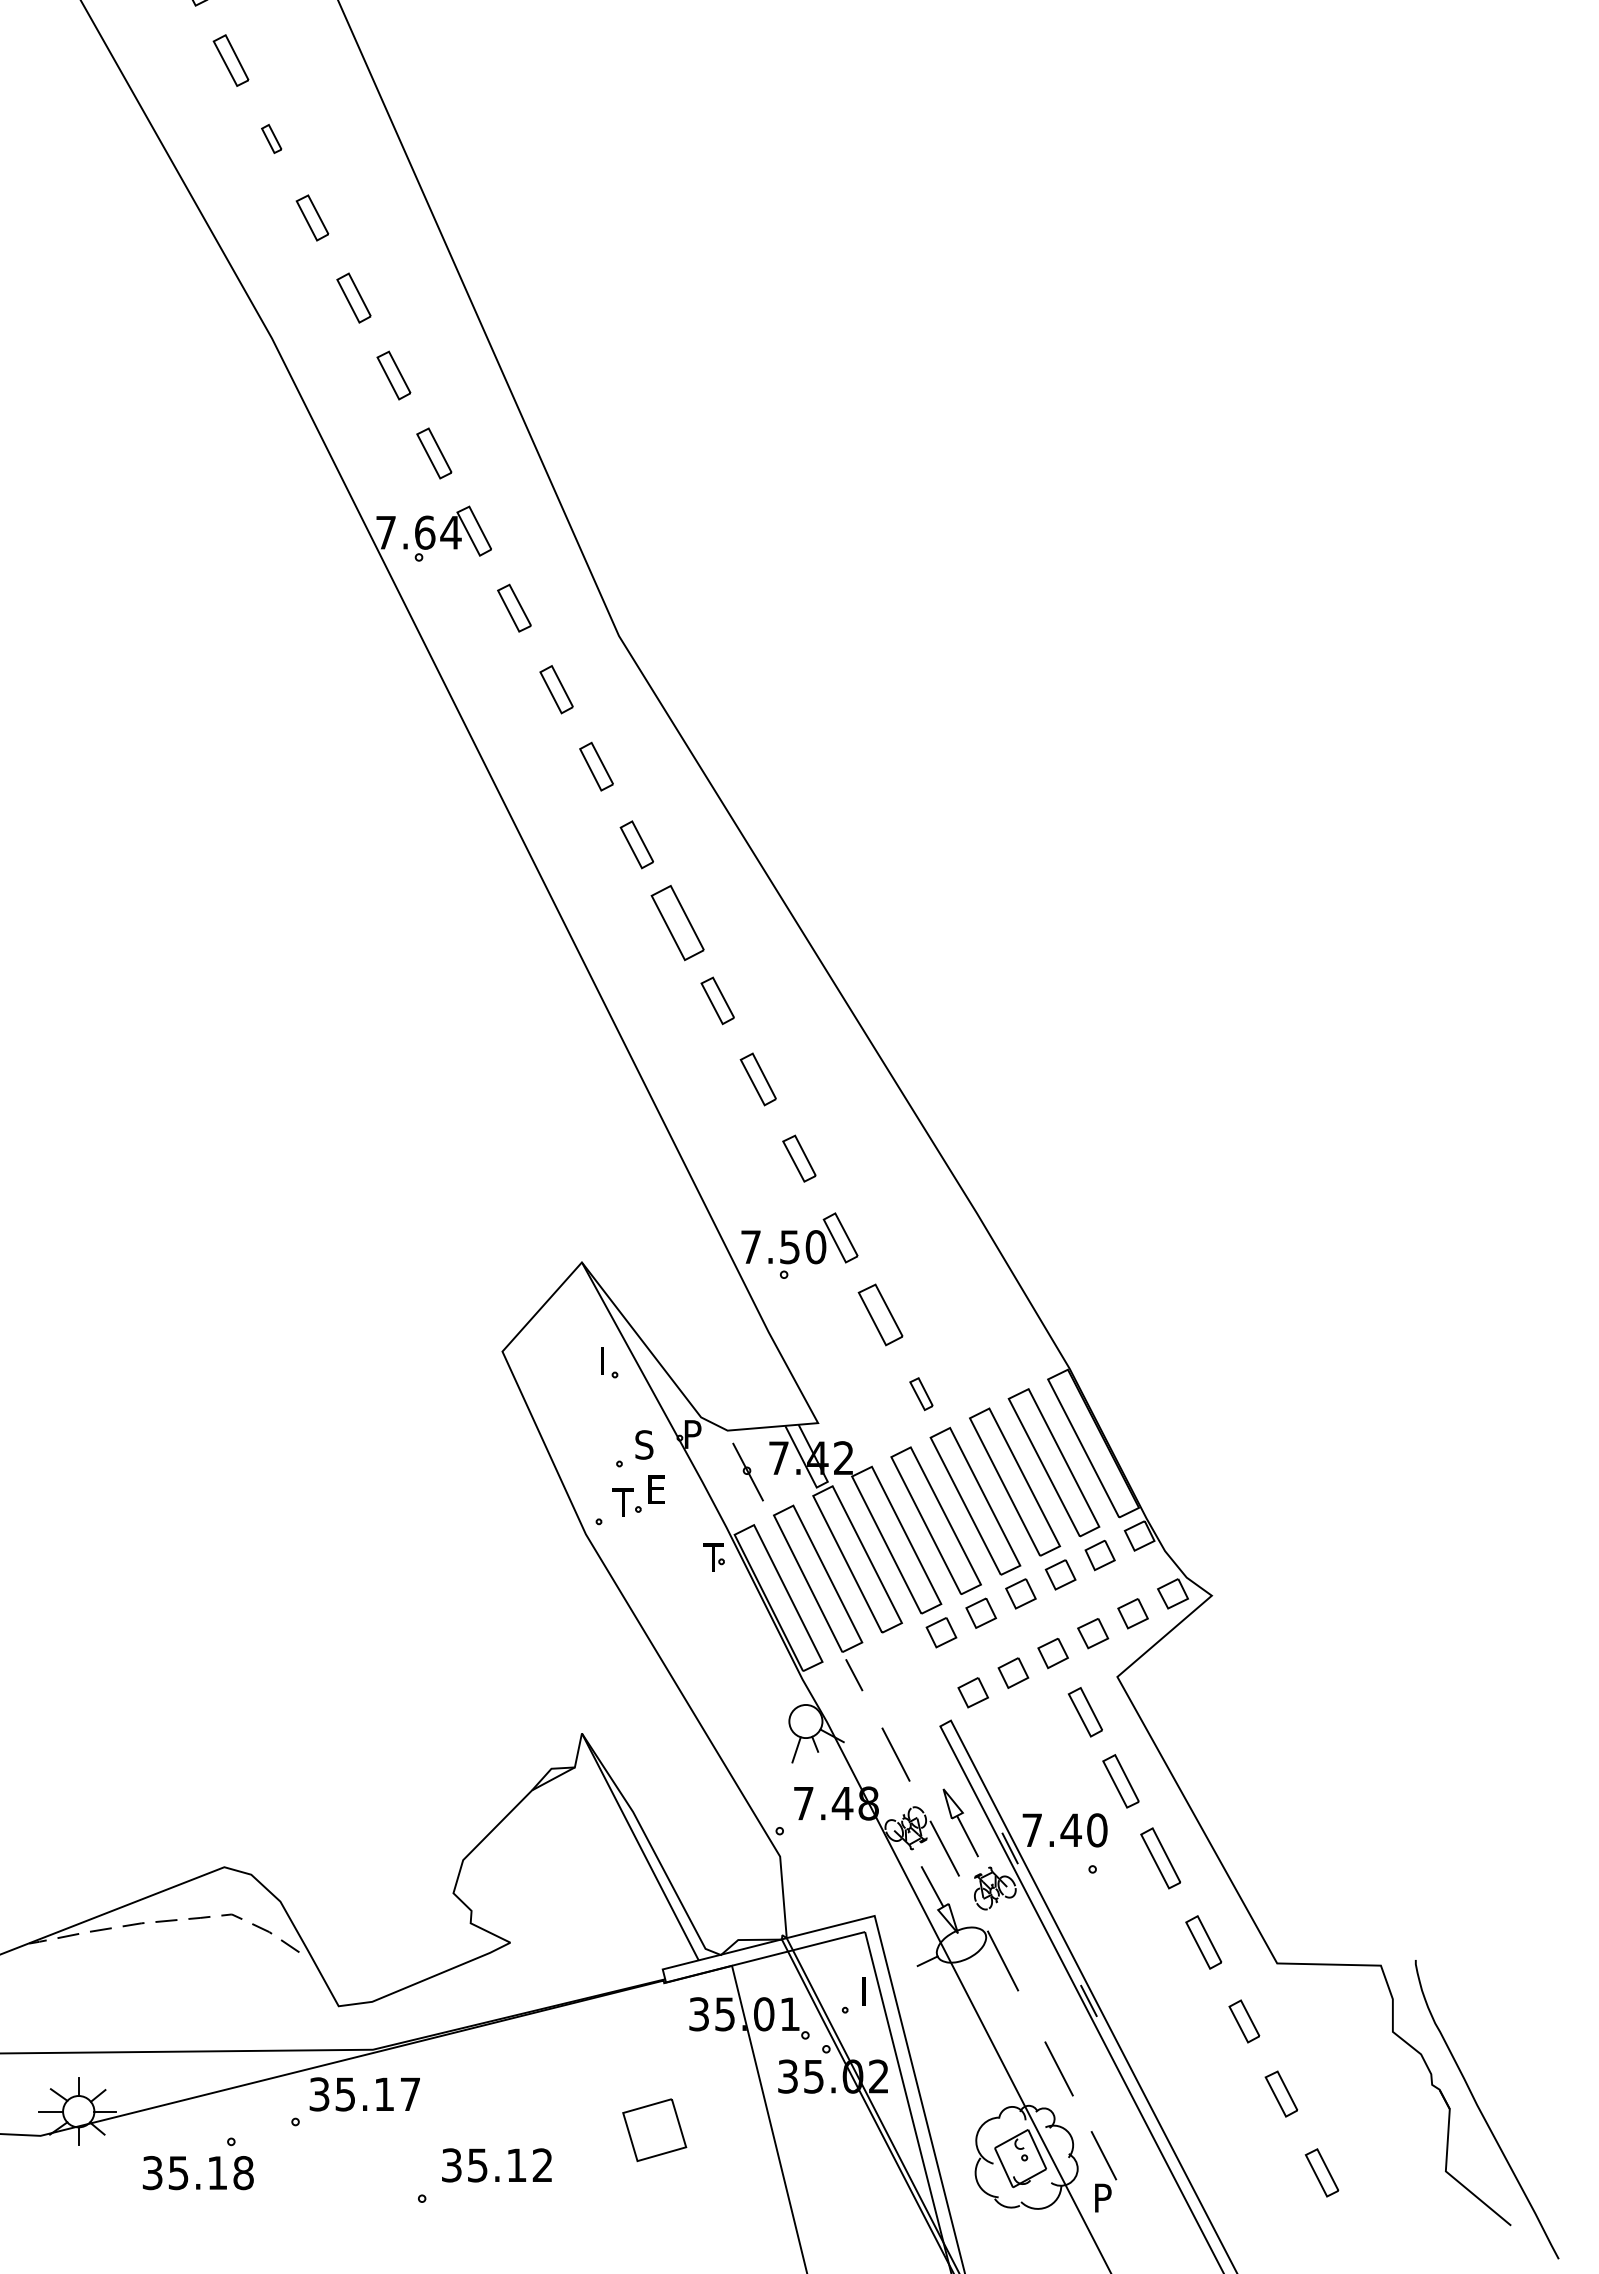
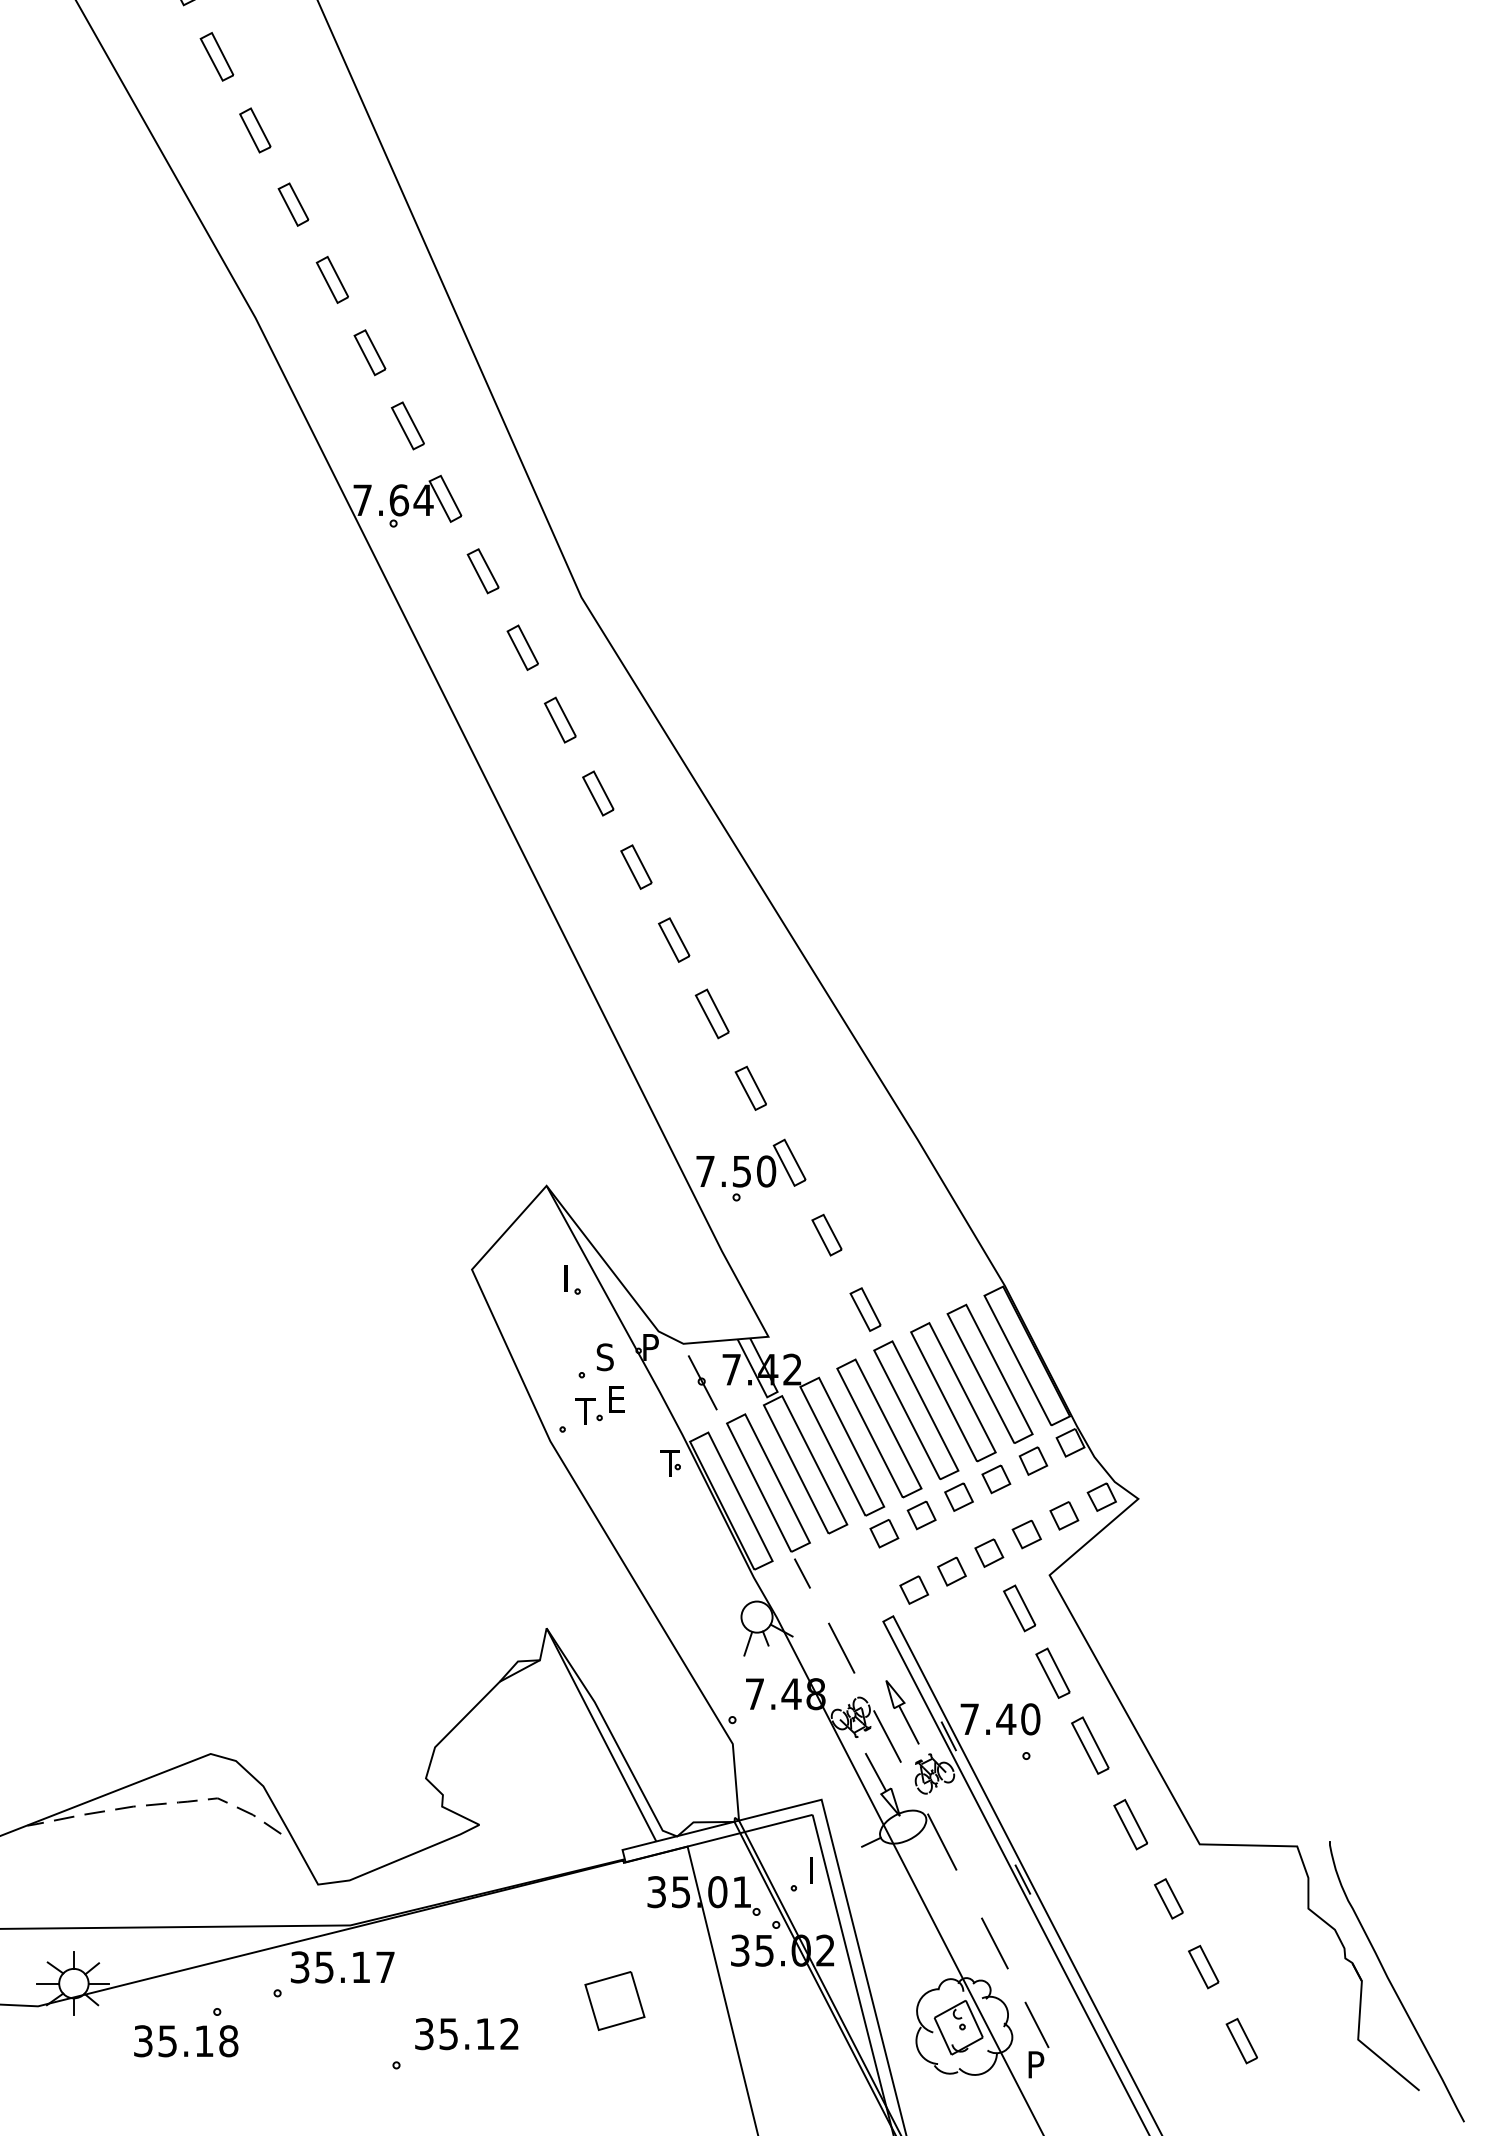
part: (271, 138) -> (254, 130), size x1.67
part: (677, 923) -> (636, 867), size x0.62
part: (879, 1314) -> (826, 1234), size x0.71
part: (921, 1393) -> (865, 1308), size x1.43

